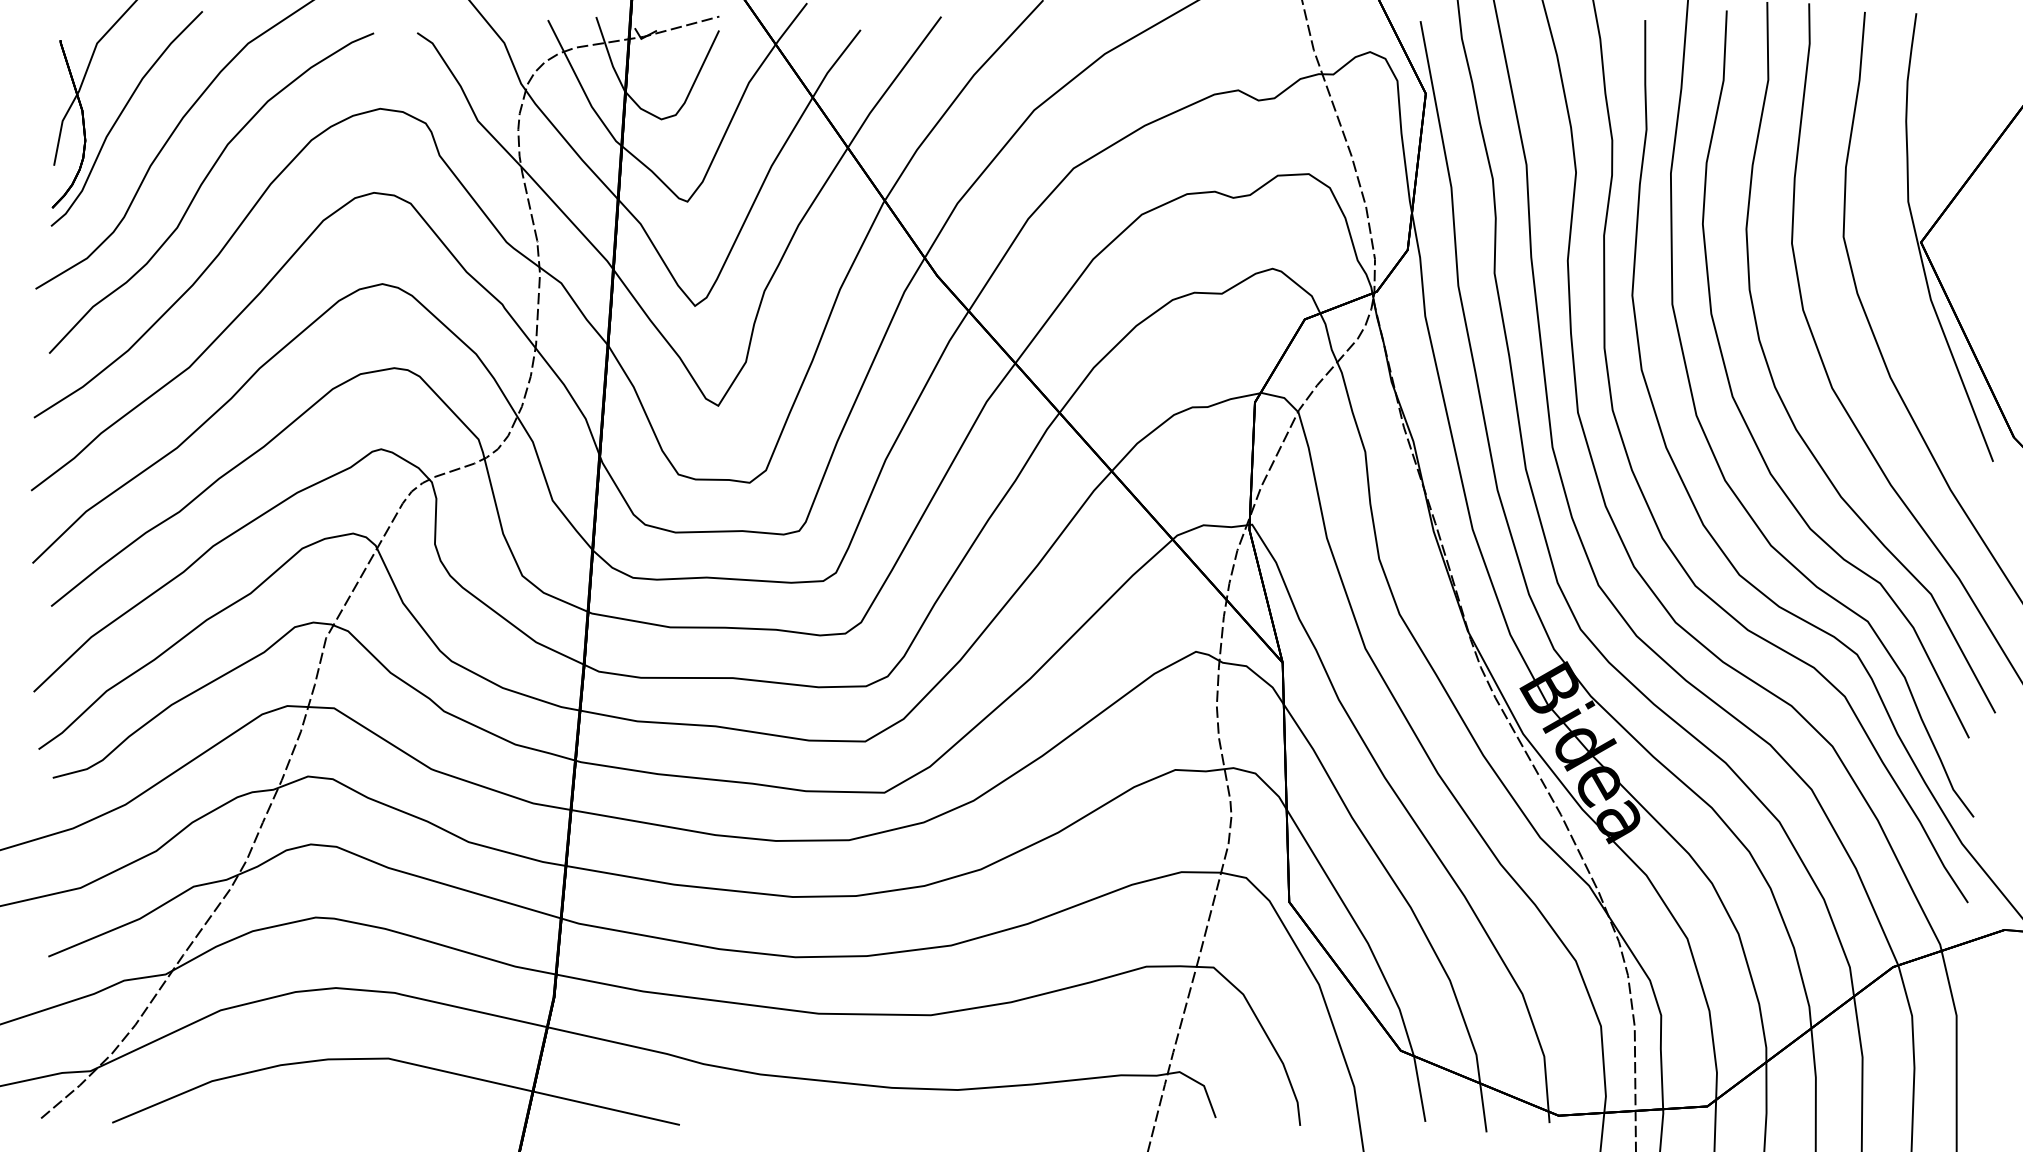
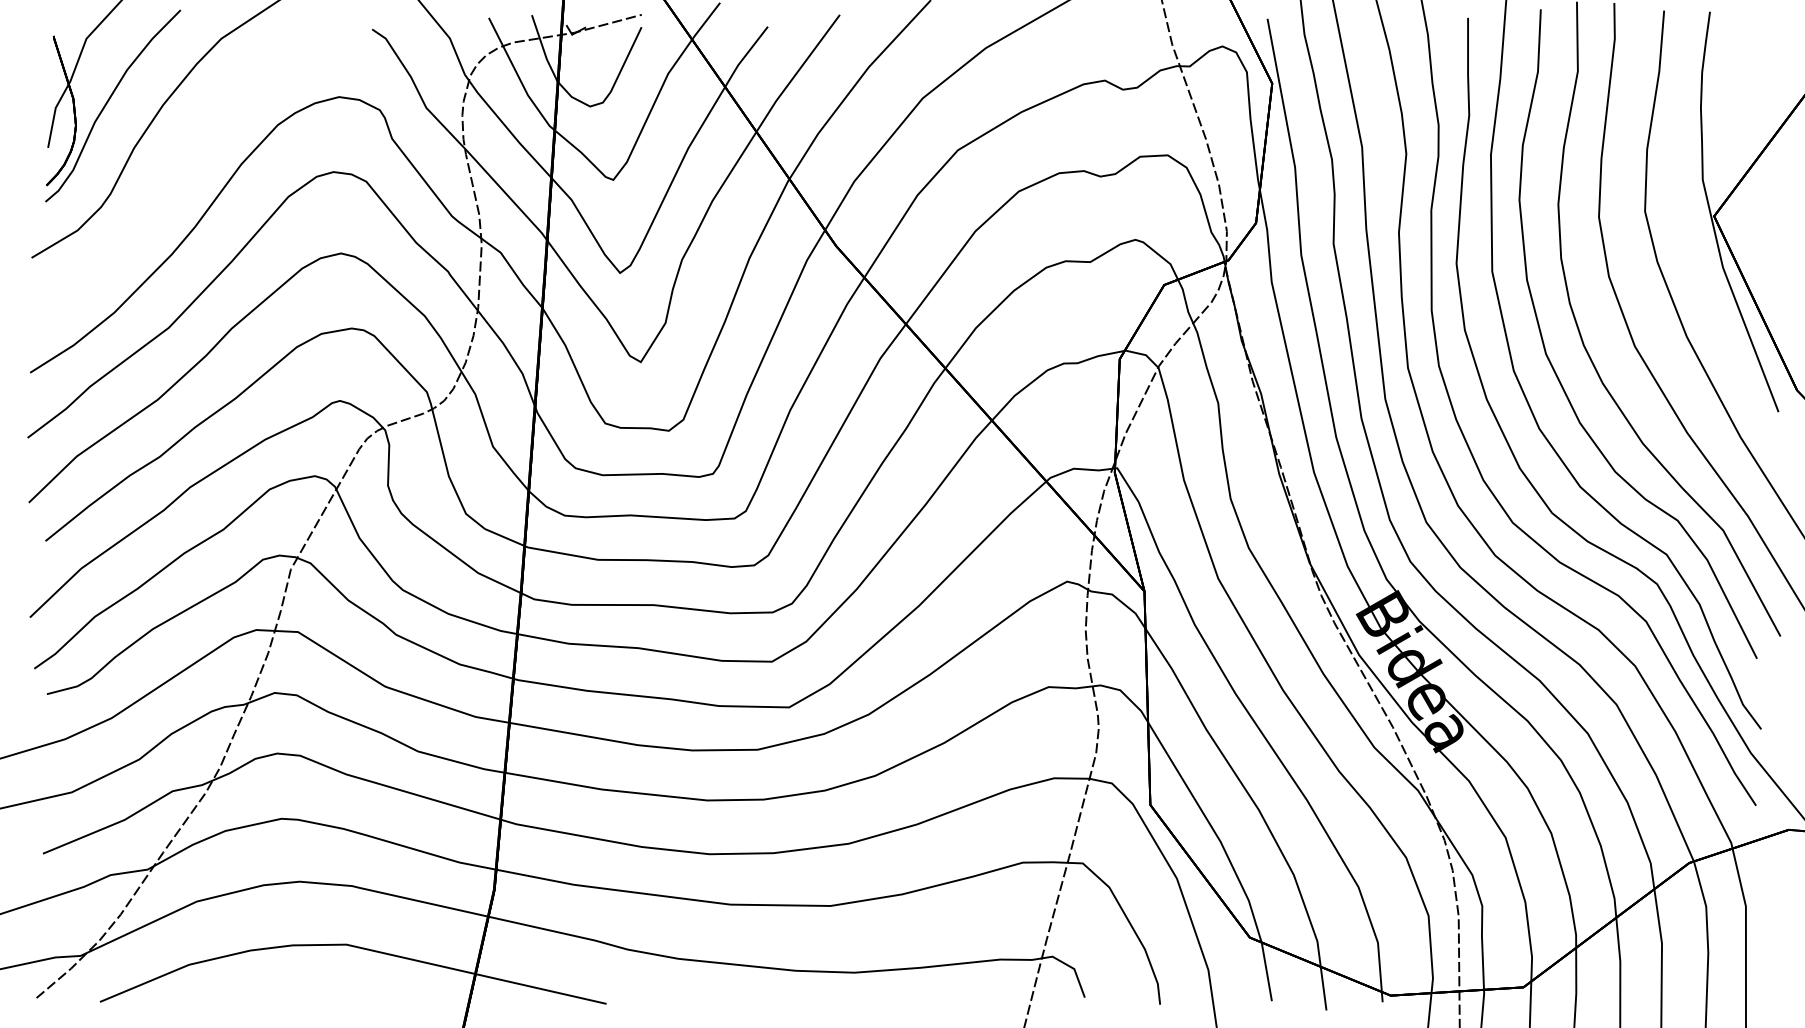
curve: (201, 186) -> (179, 166), removed

